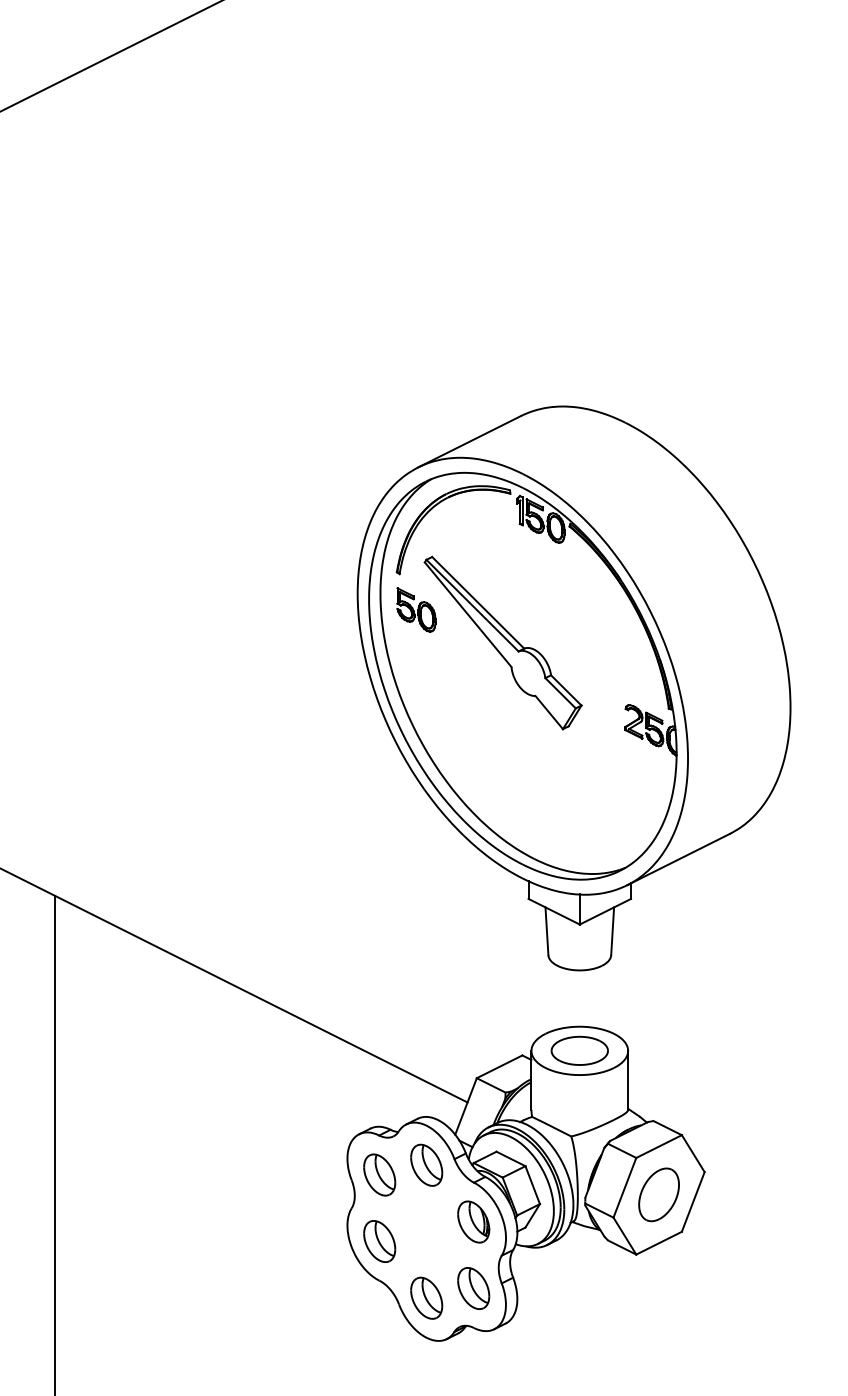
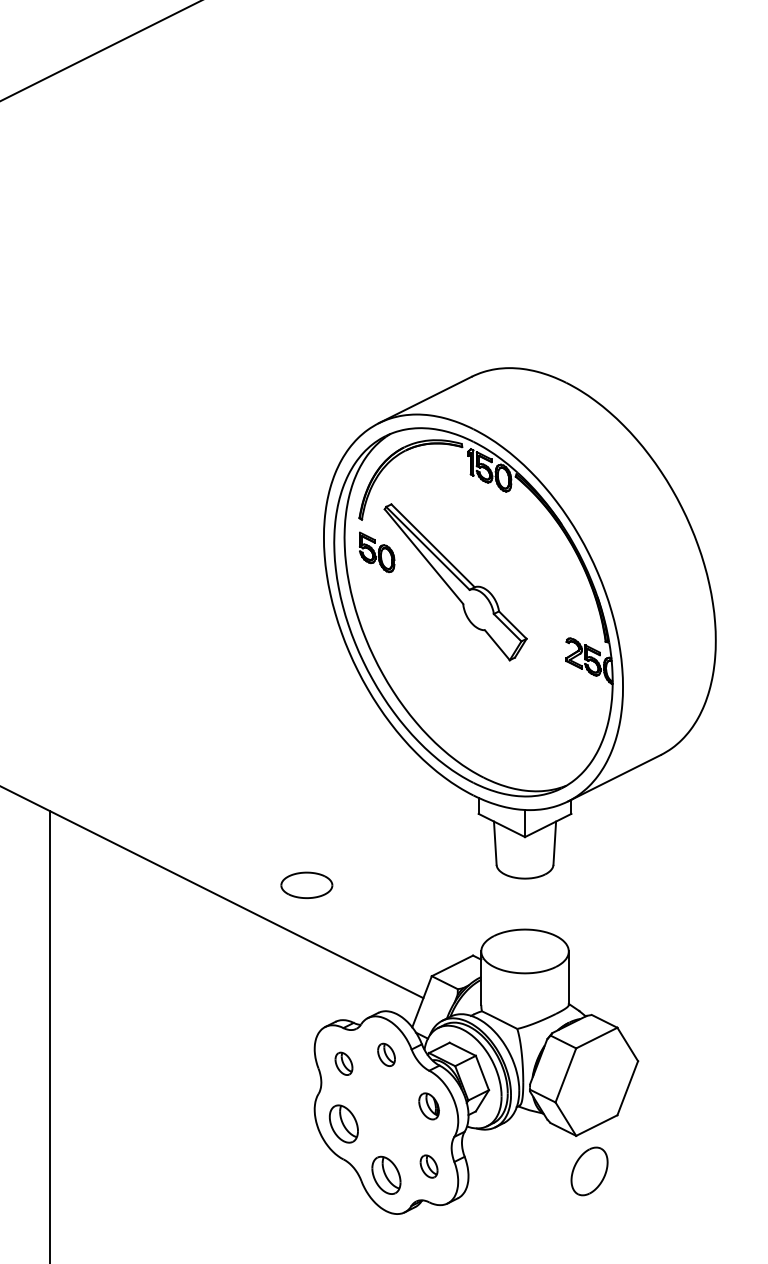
part: (579, 1050) -> (306, 885), moved
part: (426, 1164) -> (386, 1054), size x0.6
part: (379, 1174) -> (343, 1063), size x0.6
part: (658, 1194) -> (589, 1171), moved
part: (473, 1221) -> (428, 1105), size x0.7
part: (473, 1288) -> (428, 1166), size x0.6

